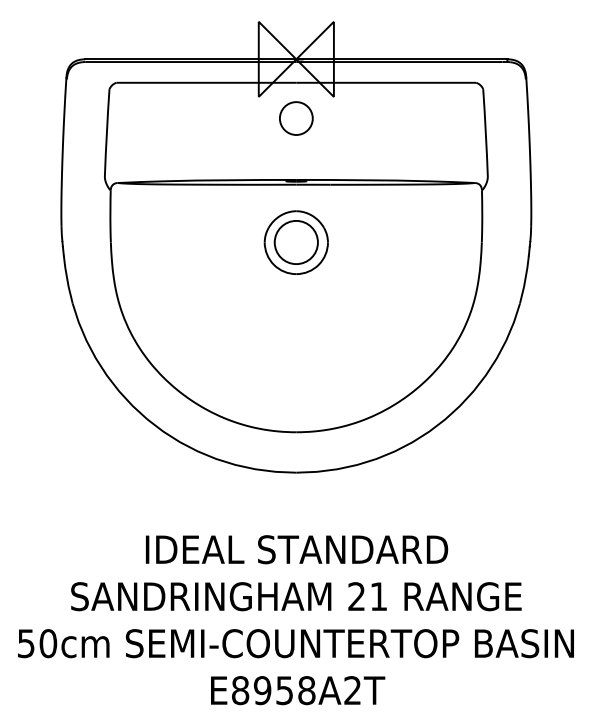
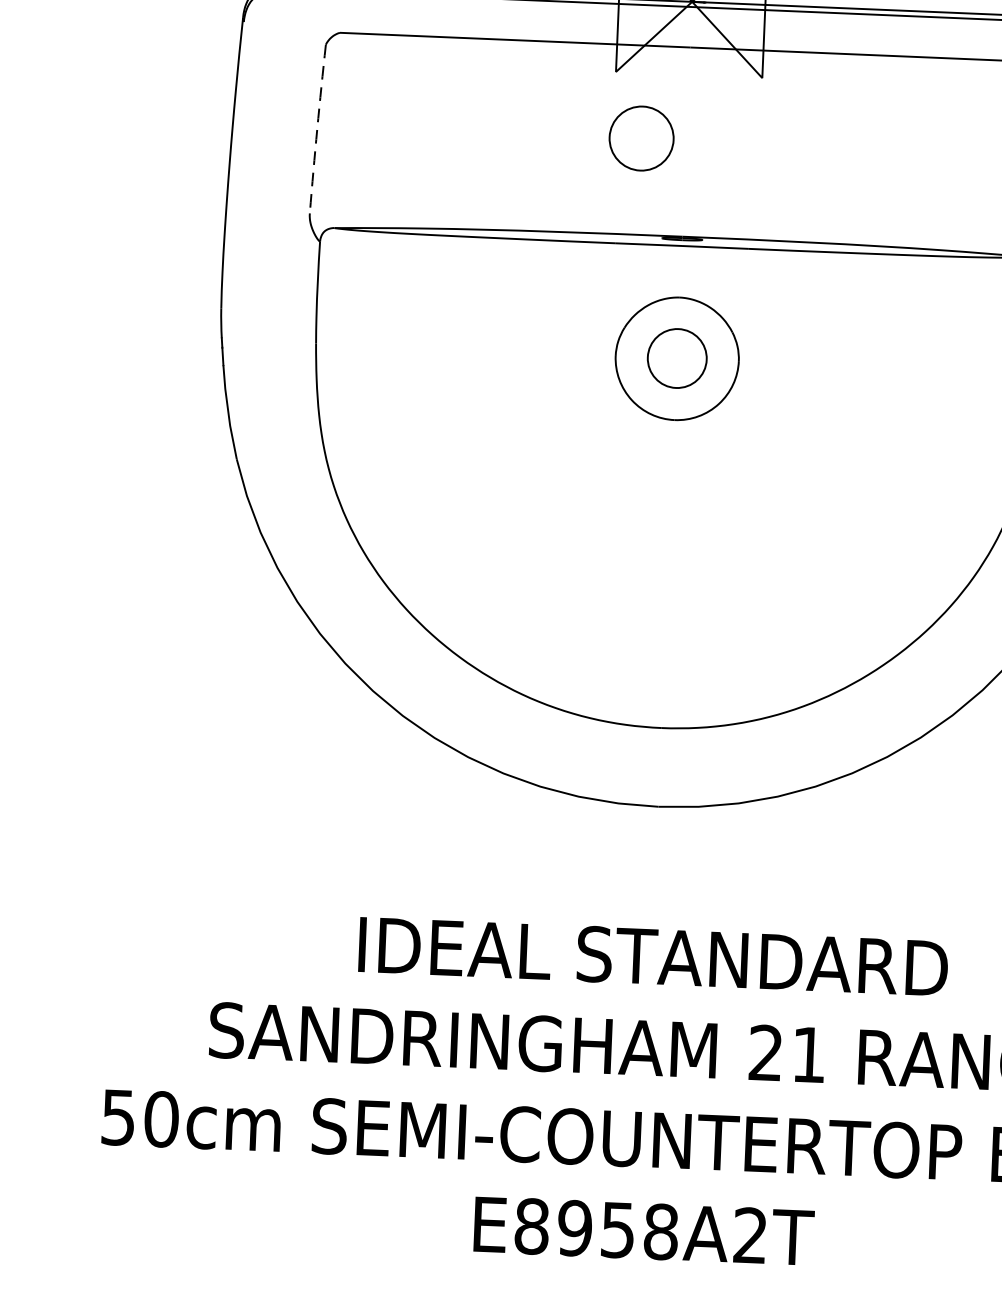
circle: (296, 118) -> (641, 138), moved
arc: (106, 132) -> (316, 128), solid -> dashed
circle: (295, 242) -> (675, 358), size x0.7

